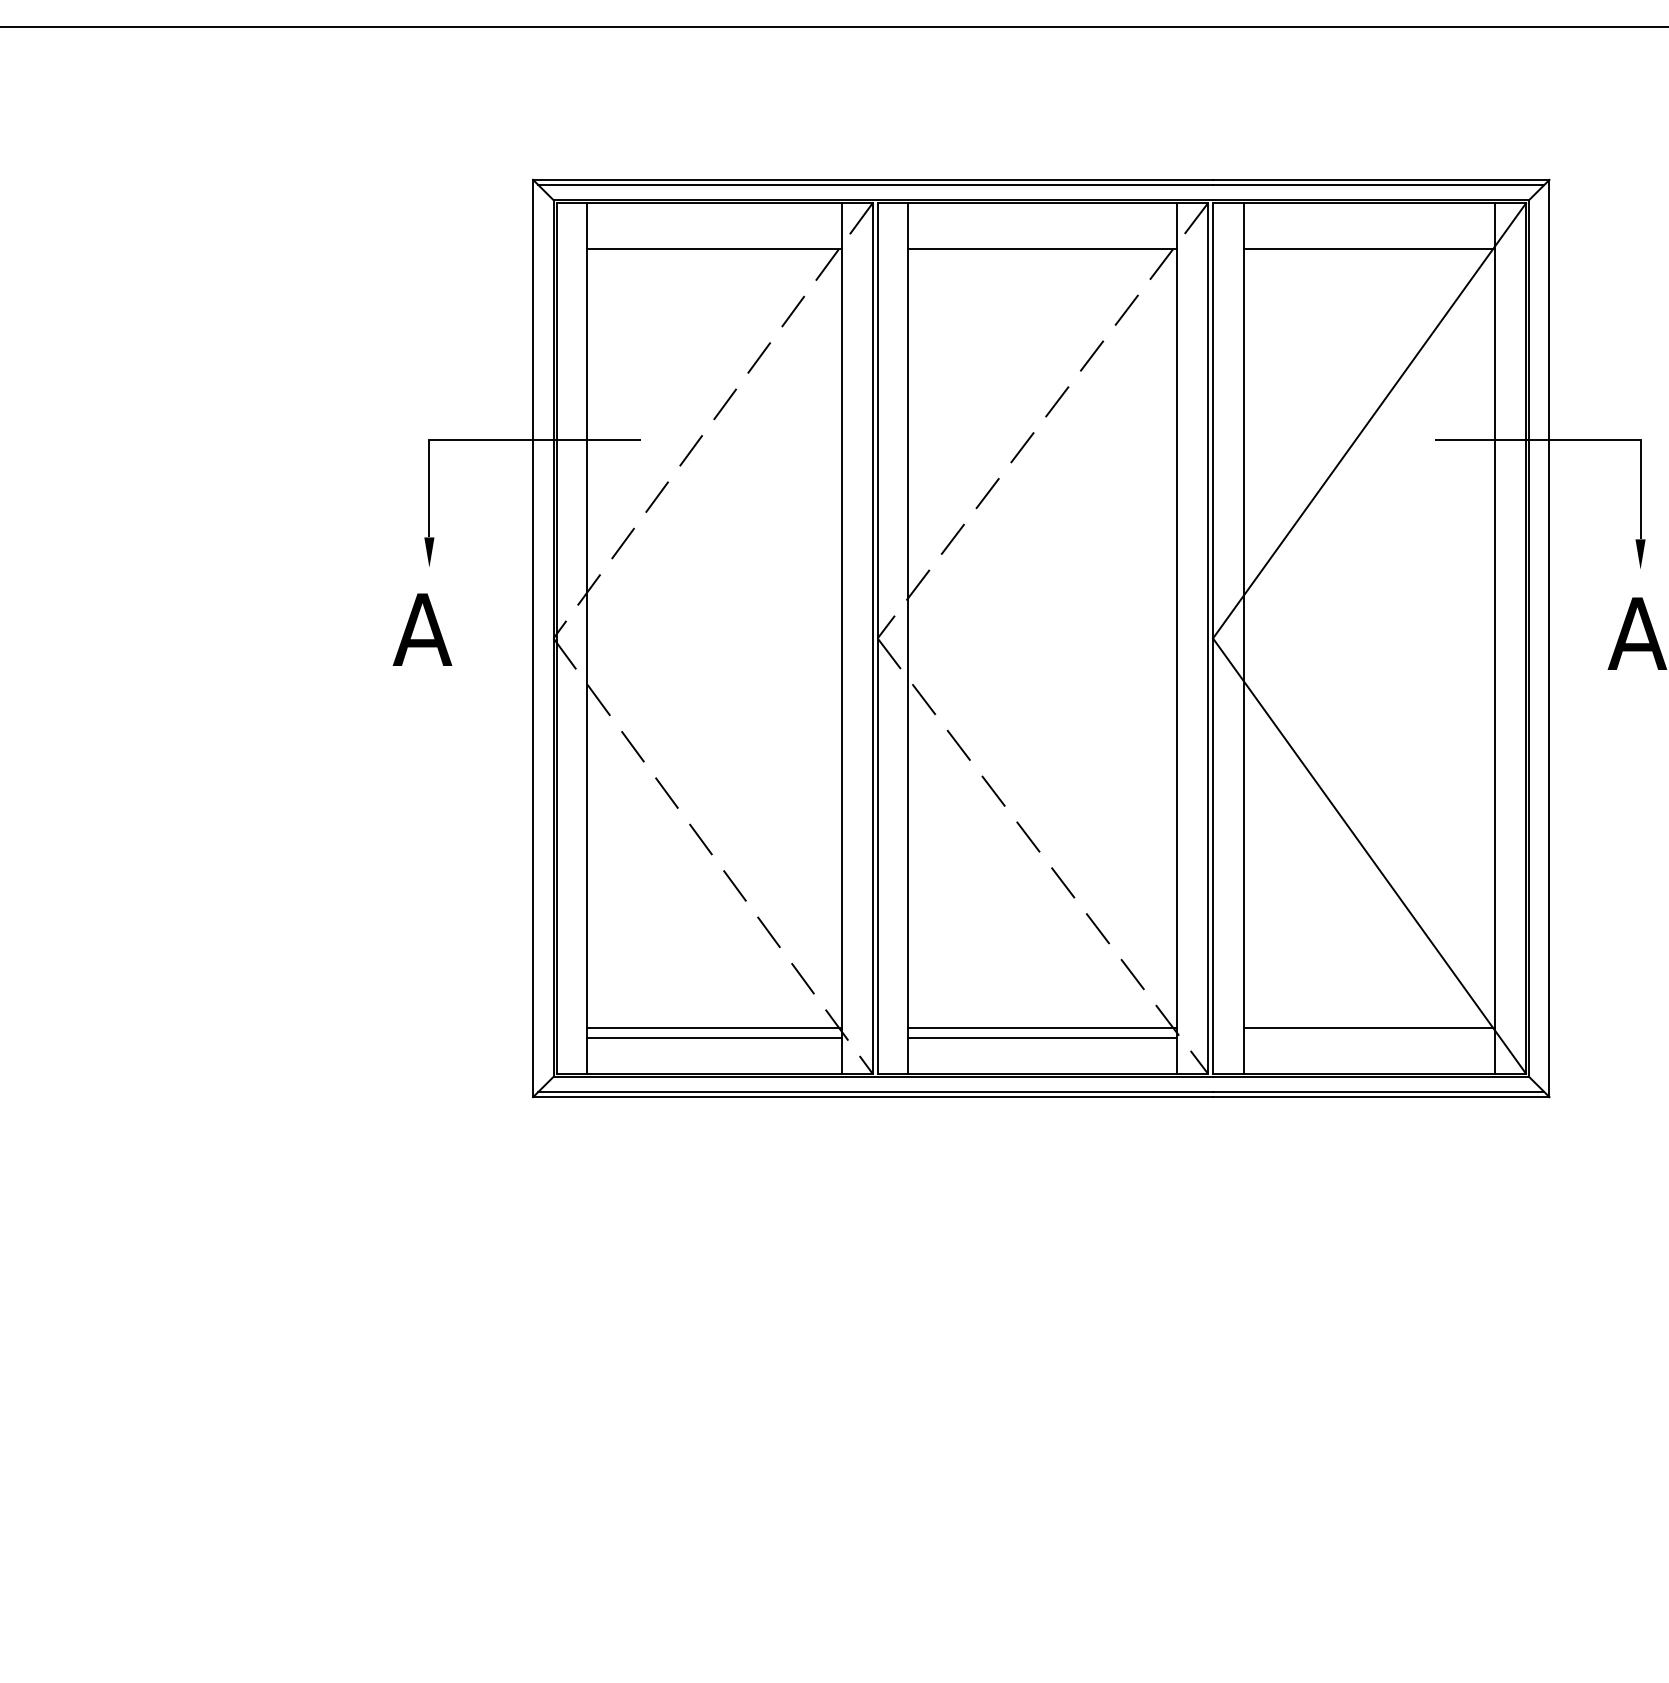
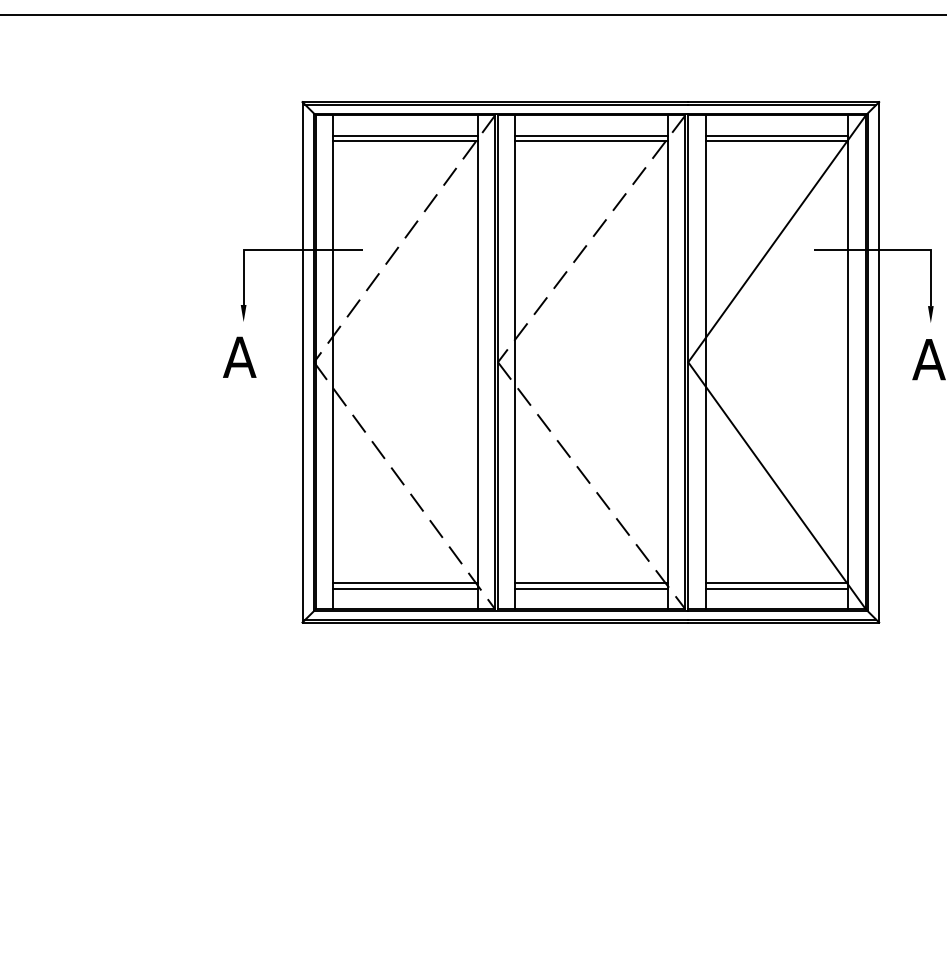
line: (714, 238) -> (405, 135), added
line: (1042, 238) -> (591, 135), added
line: (1368, 238) -> (776, 135), added
line: (1368, 1038) -> (776, 589), added

